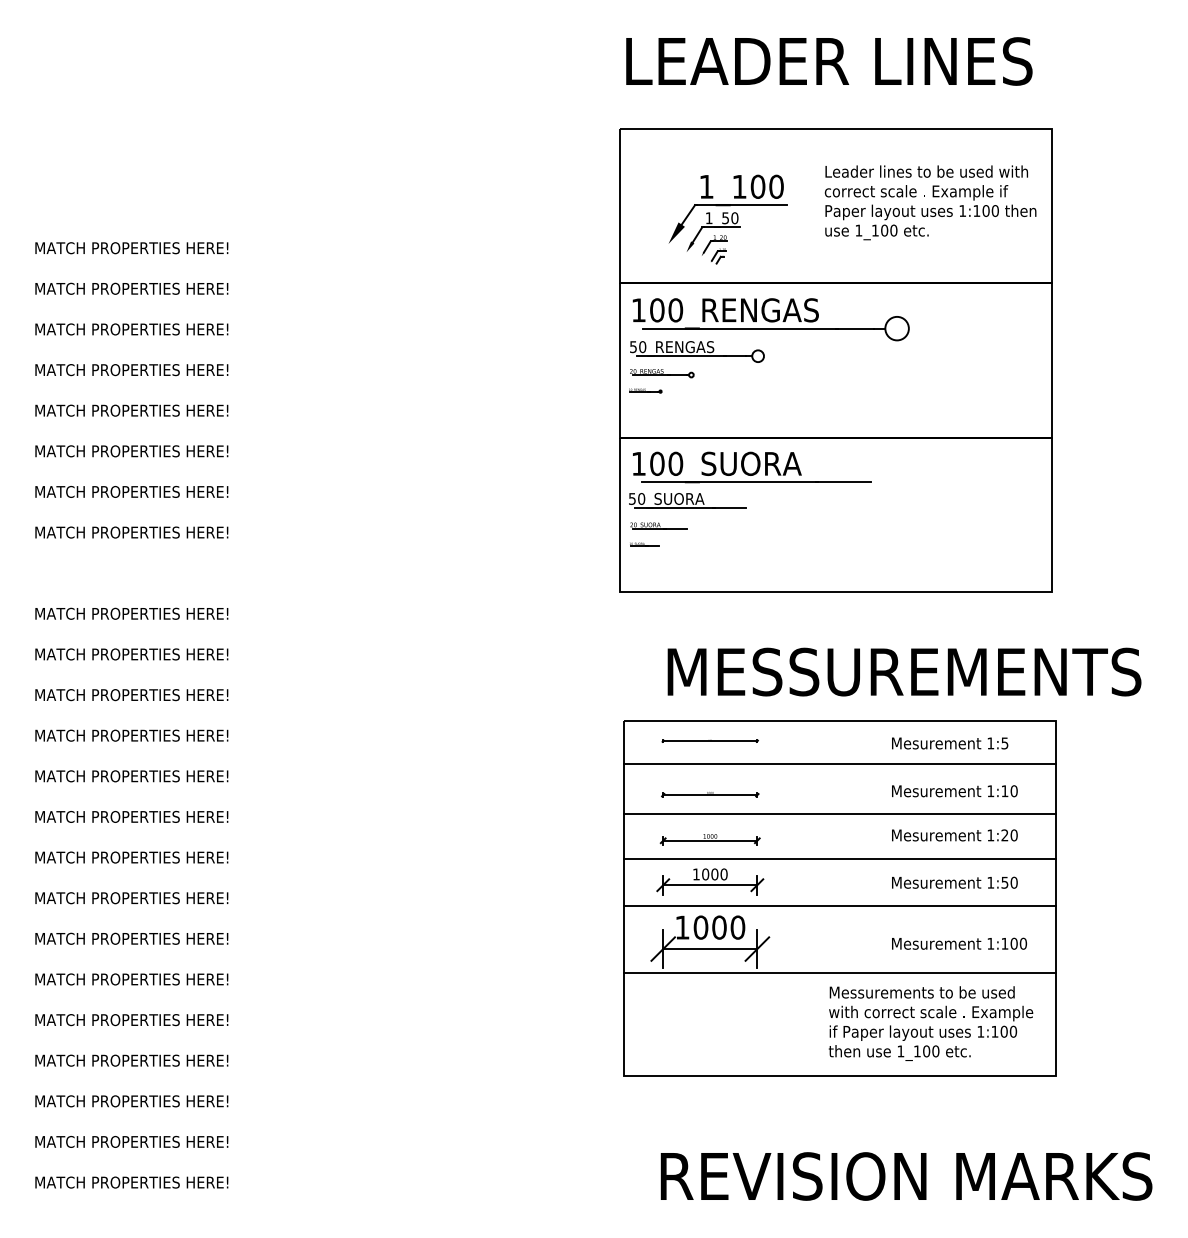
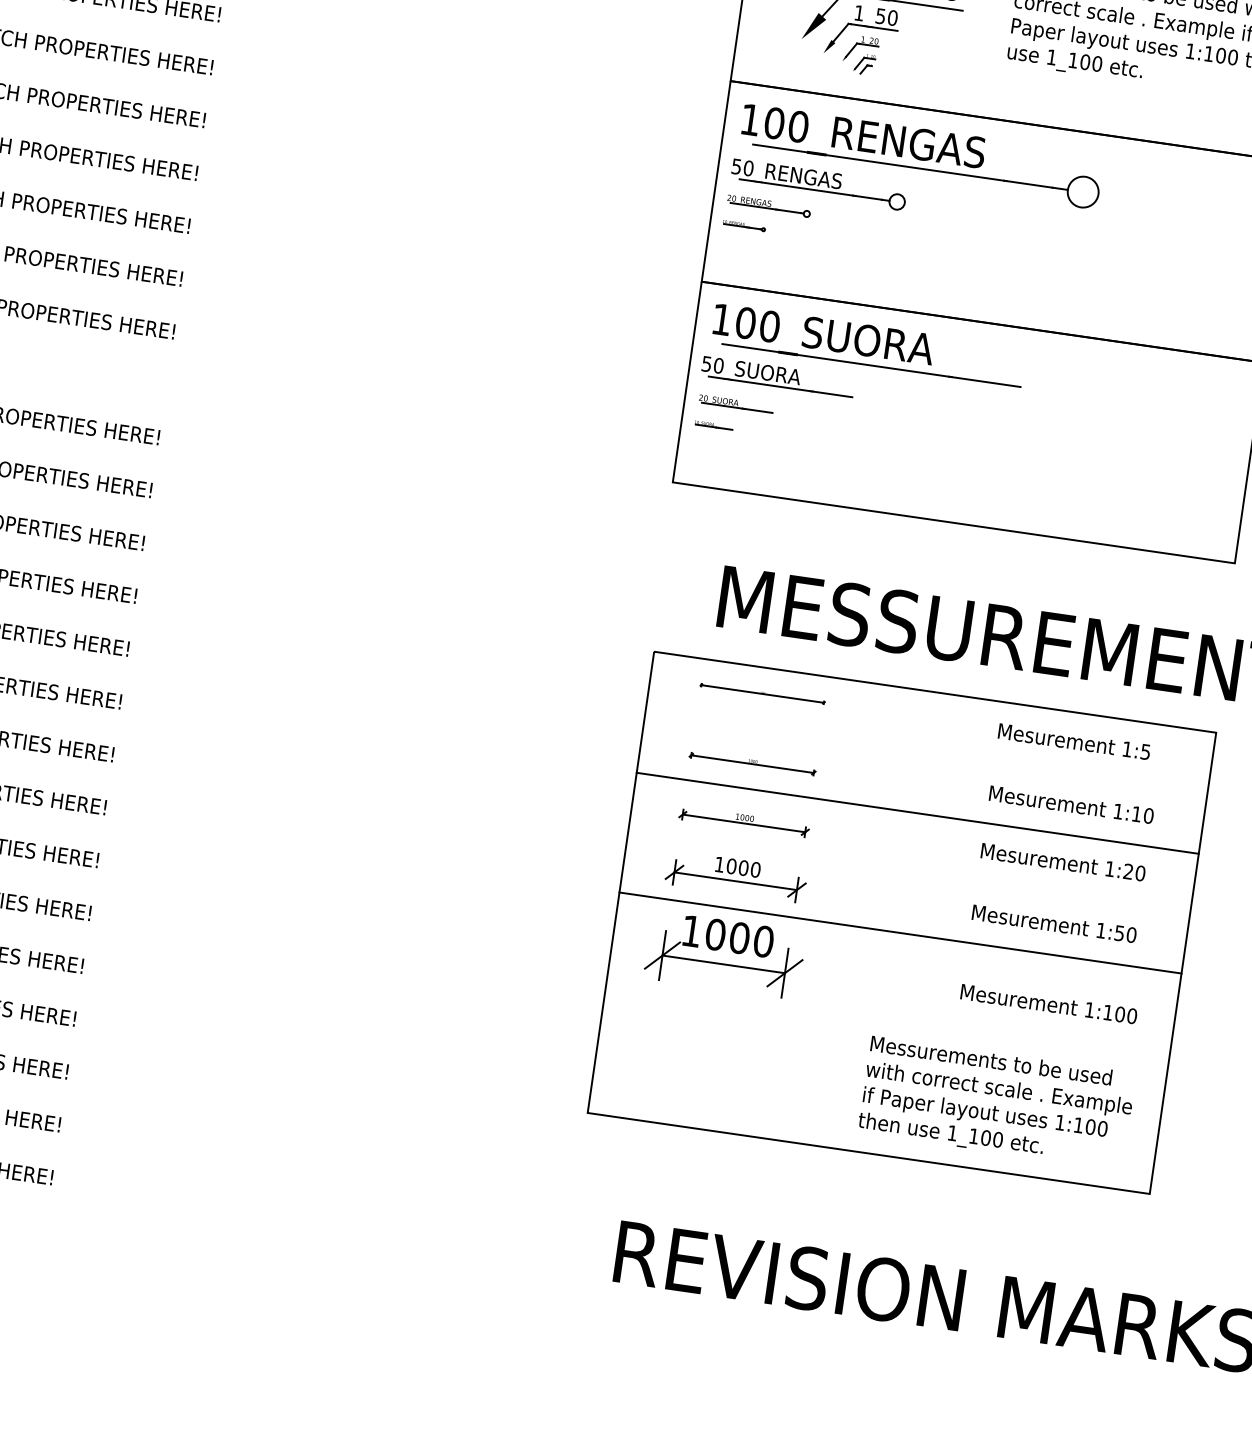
line: (839, 764) -> (926, 748), removed
line: (839, 858) -> (908, 870), removed
line: (839, 973) -> (887, 1020), removed

